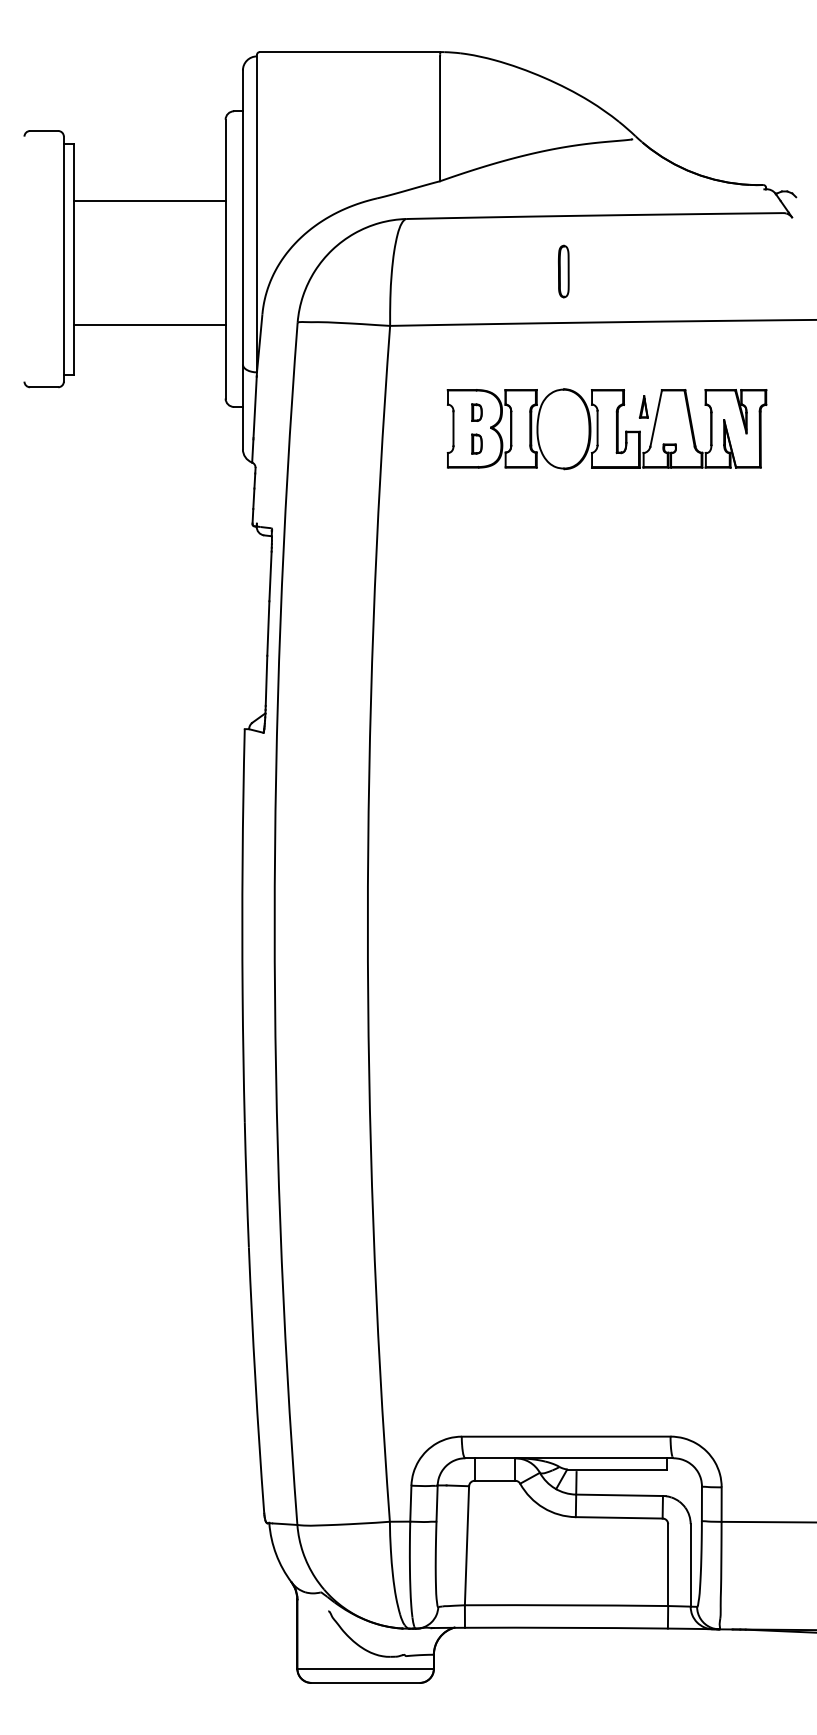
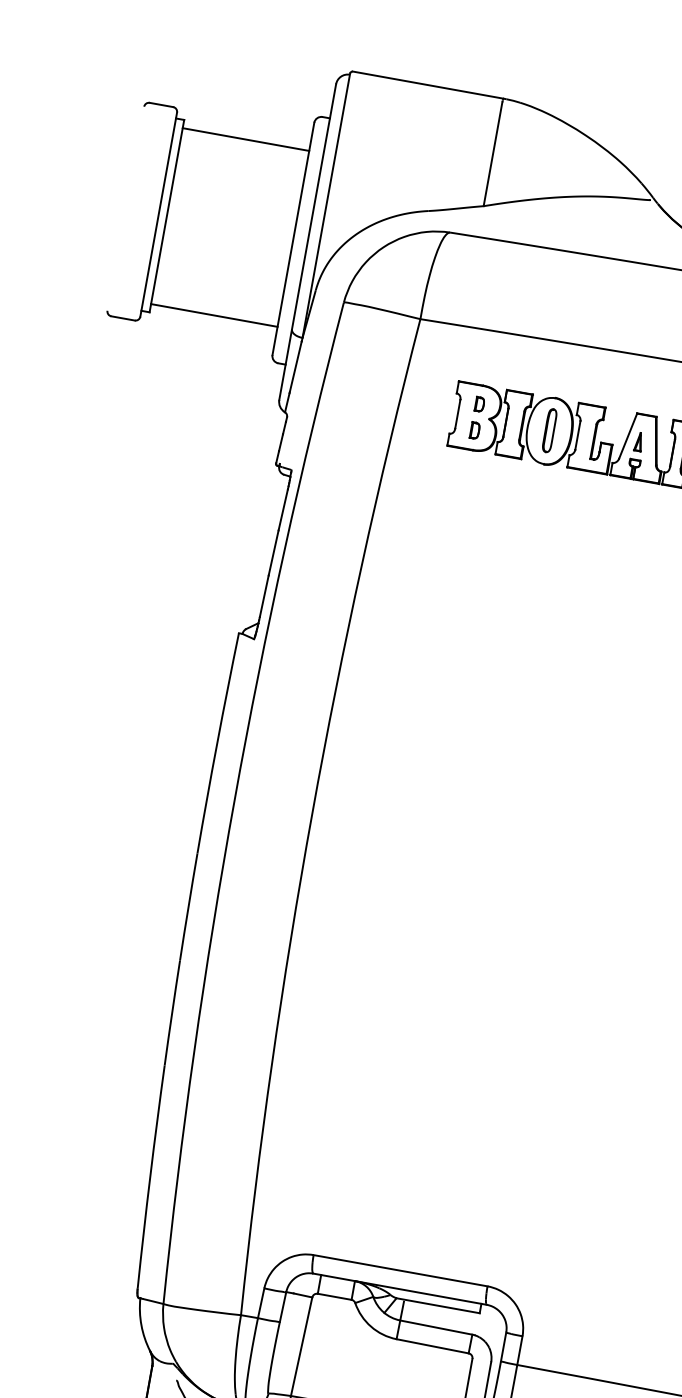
line: (149, 200) -> (245, 139), moved
part: (563, 271) -> (549, 430), moved
line: (149, 324) -> (214, 315), moved
part: (643, 406) -> (638, 441), moved

